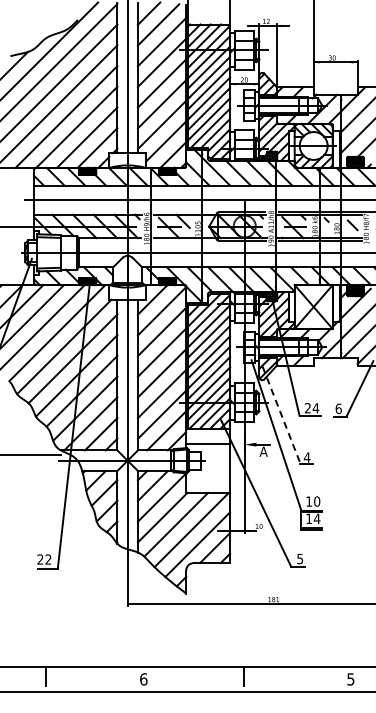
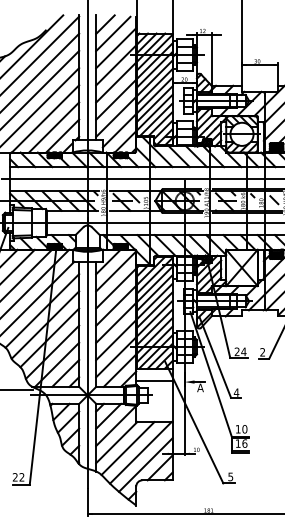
text: (338, 408) -> (262, 352), 6 -> 2
line: (281, 415) -> (215, 357), dashed -> solid
text: (316, 518) -> (244, 443), 14 -> 16

